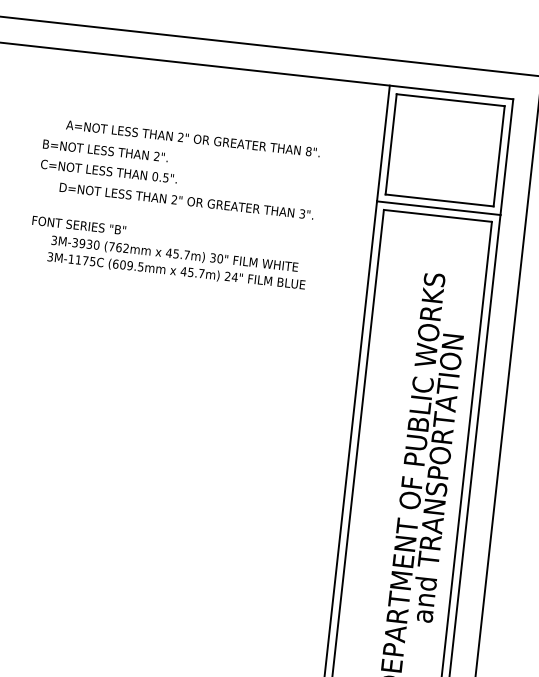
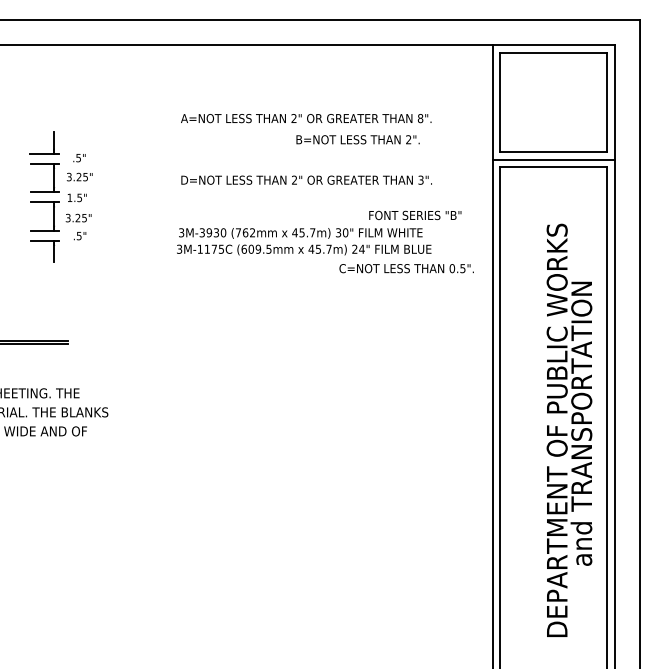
text: (105, 150) -> (357, 139), moved
text: (108, 171) -> (406, 268), moved
text: (79, 225) -> (415, 215), moved

